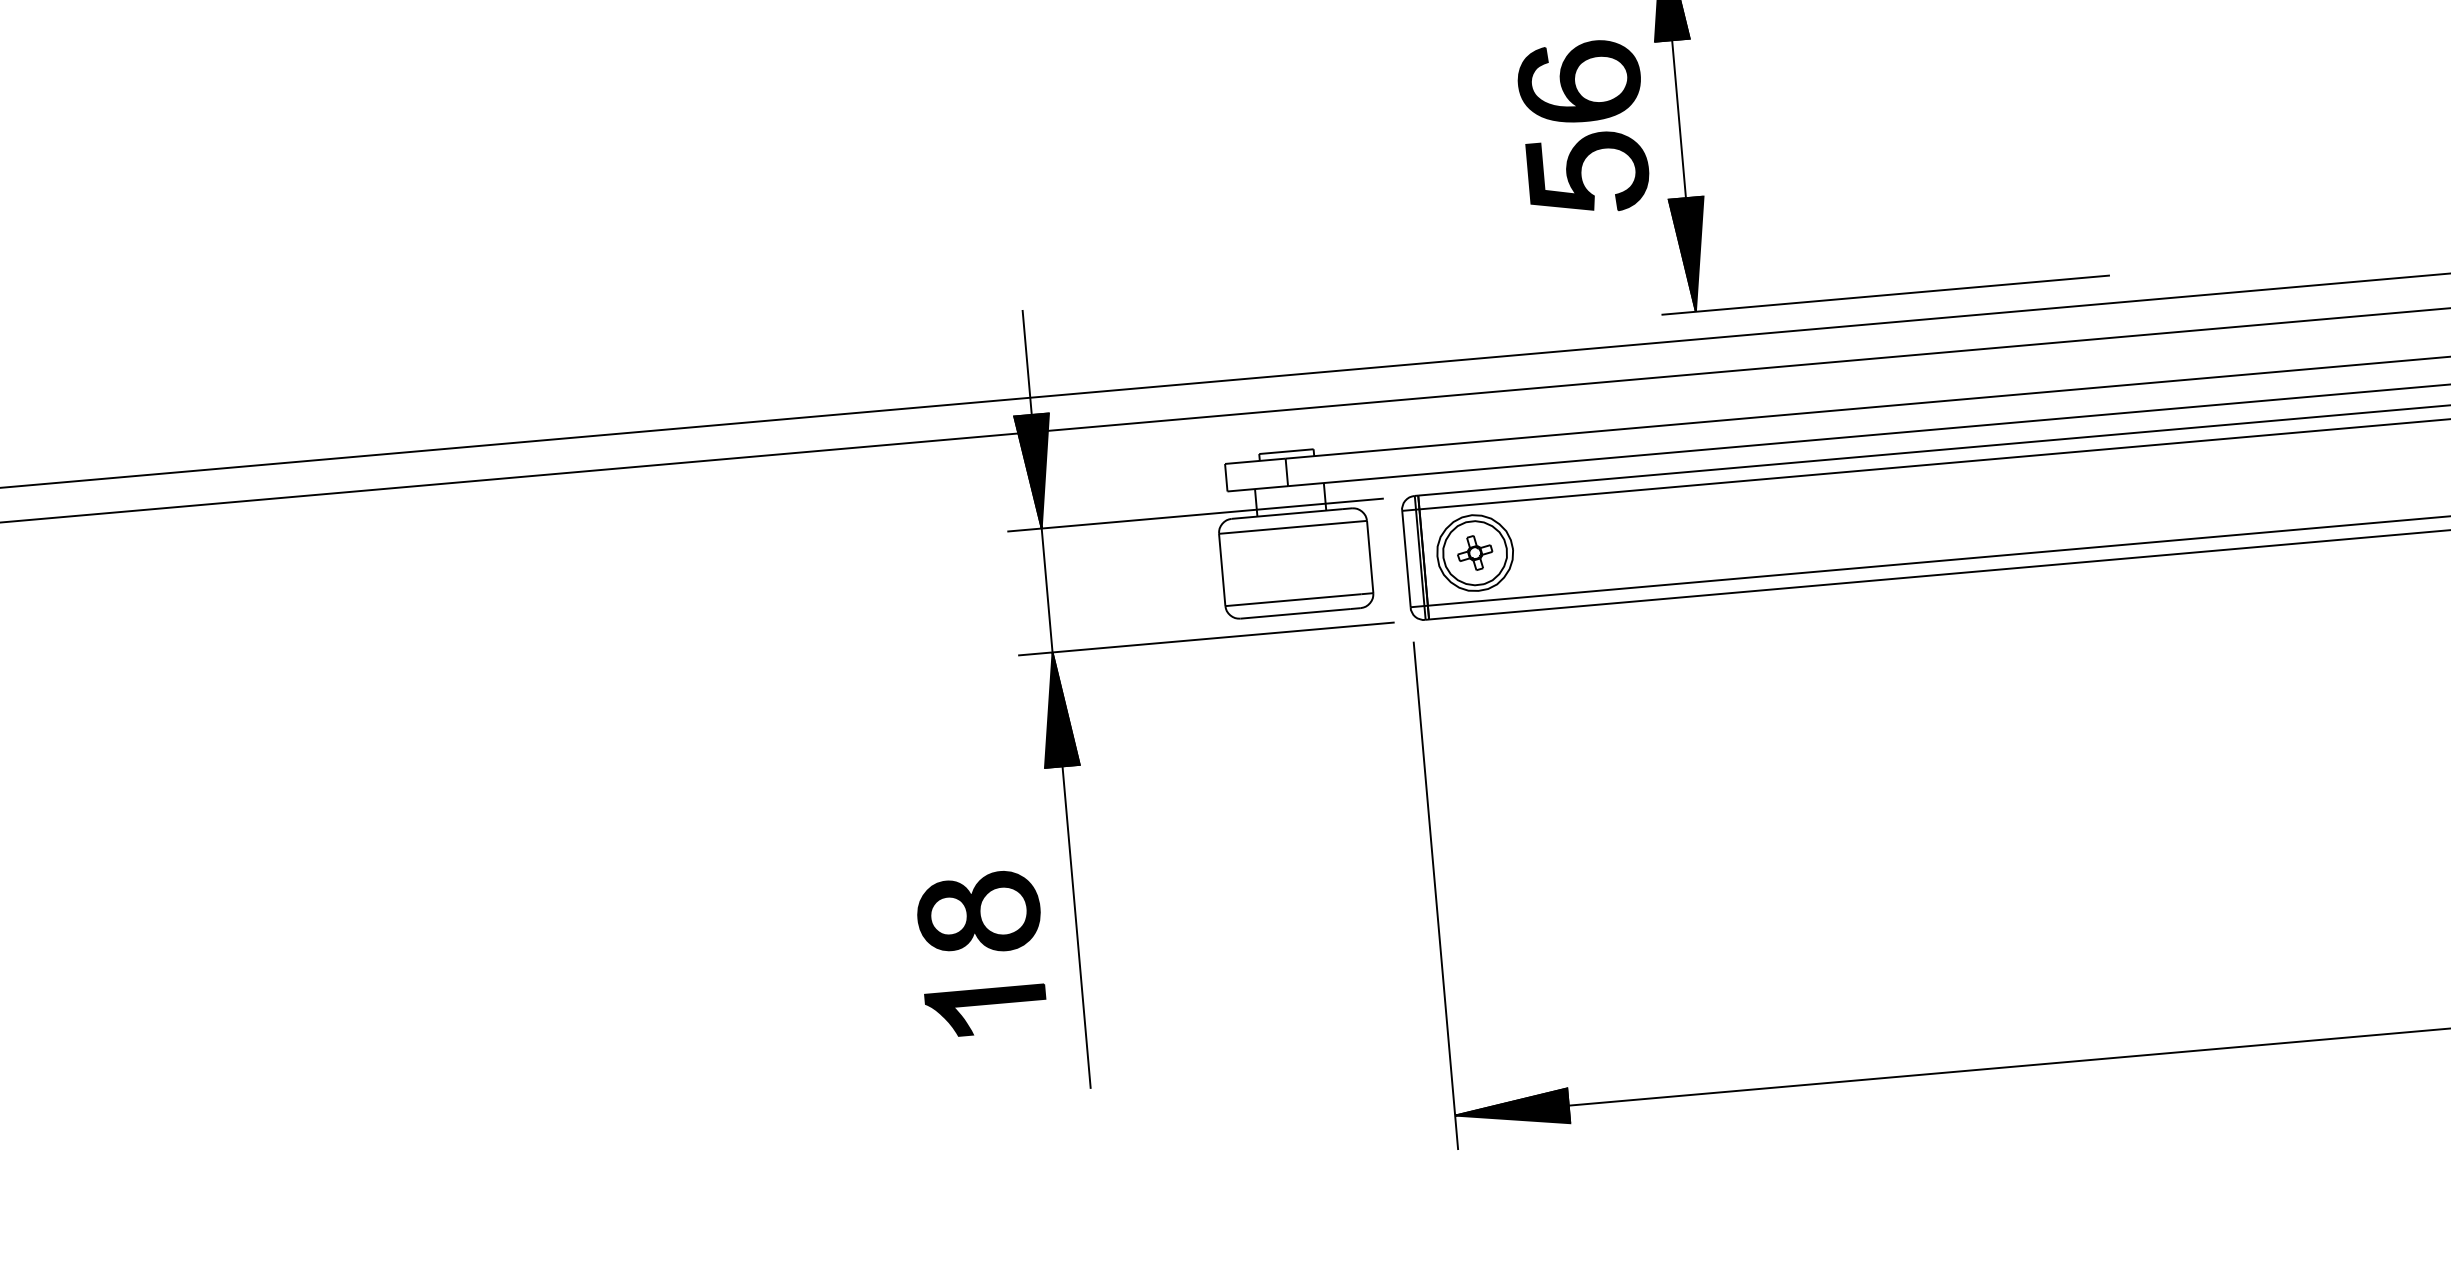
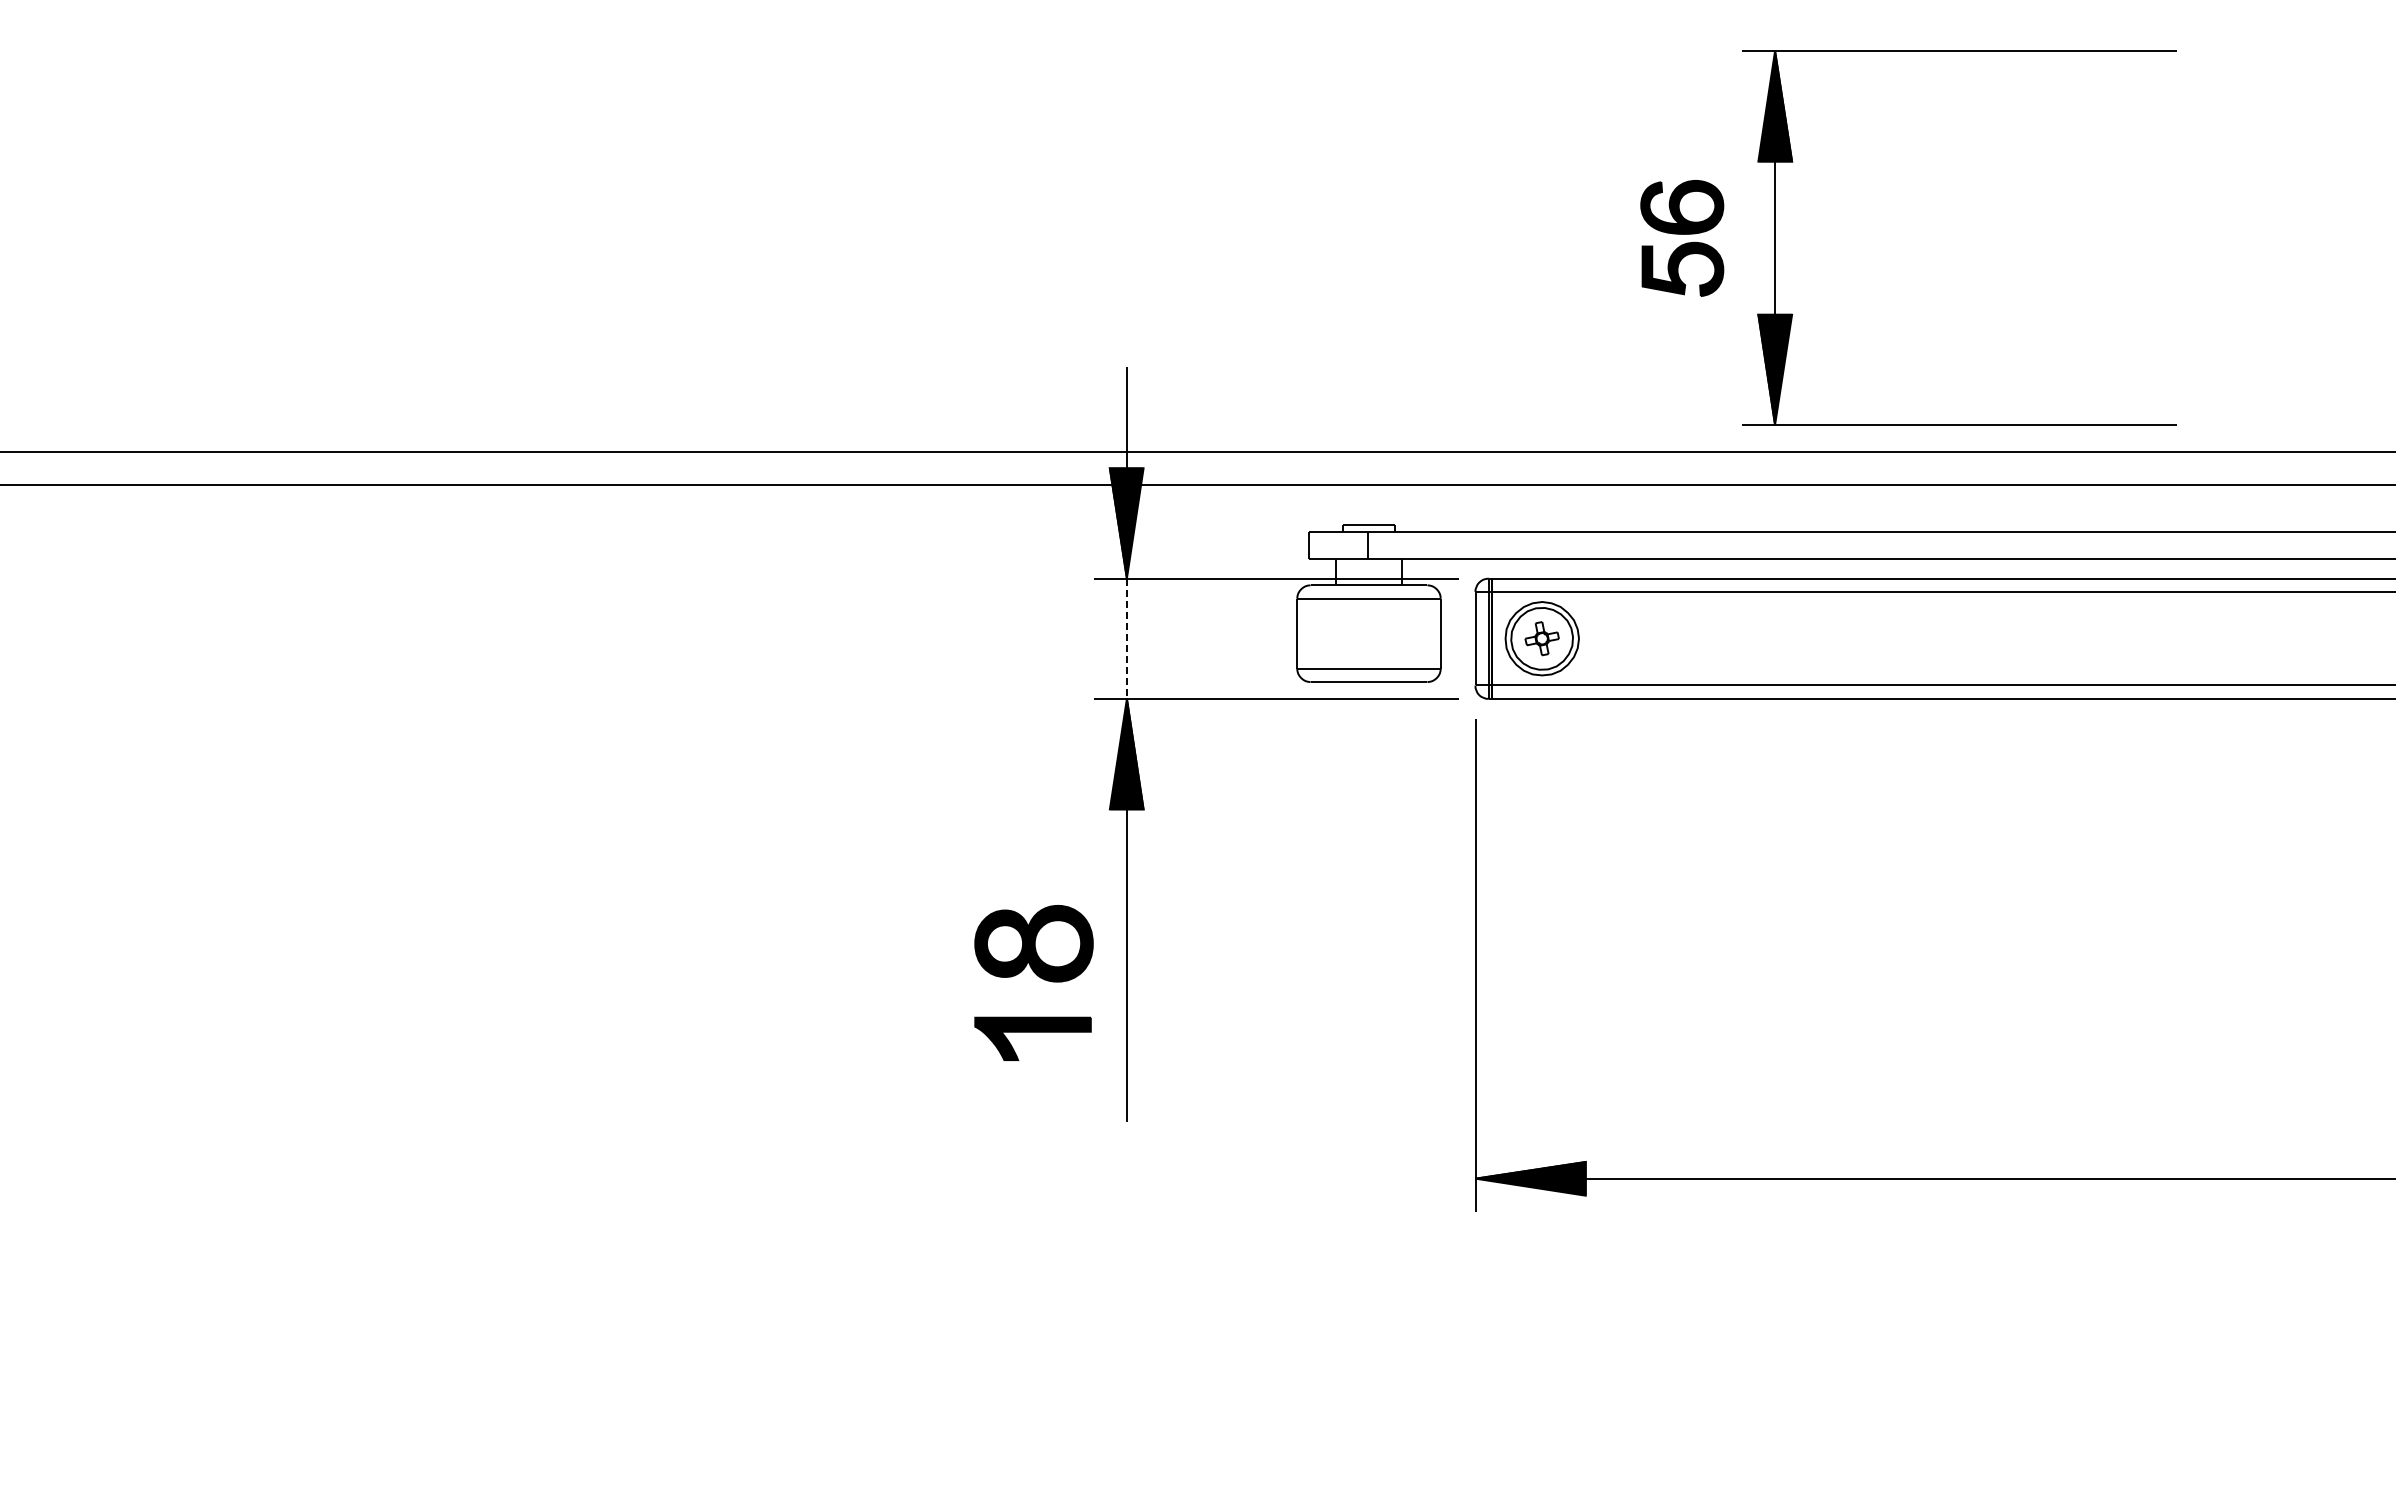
part: (1582, 128) -> (1681, 238), size x0.7
line: (1046, 591) -> (1126, 639), solid -> dashed

